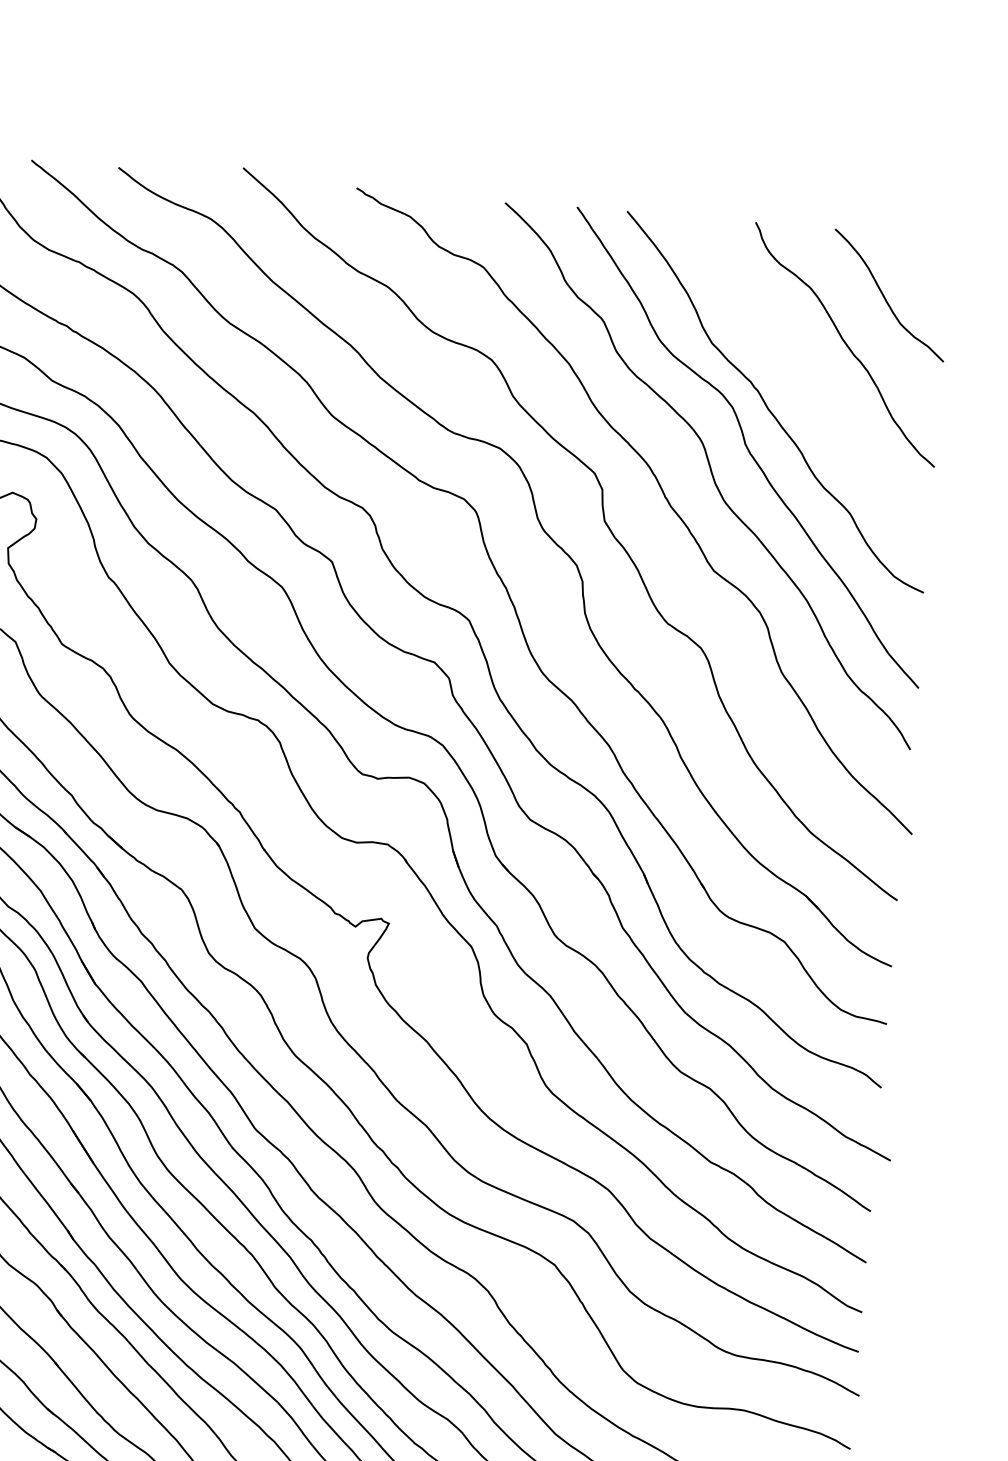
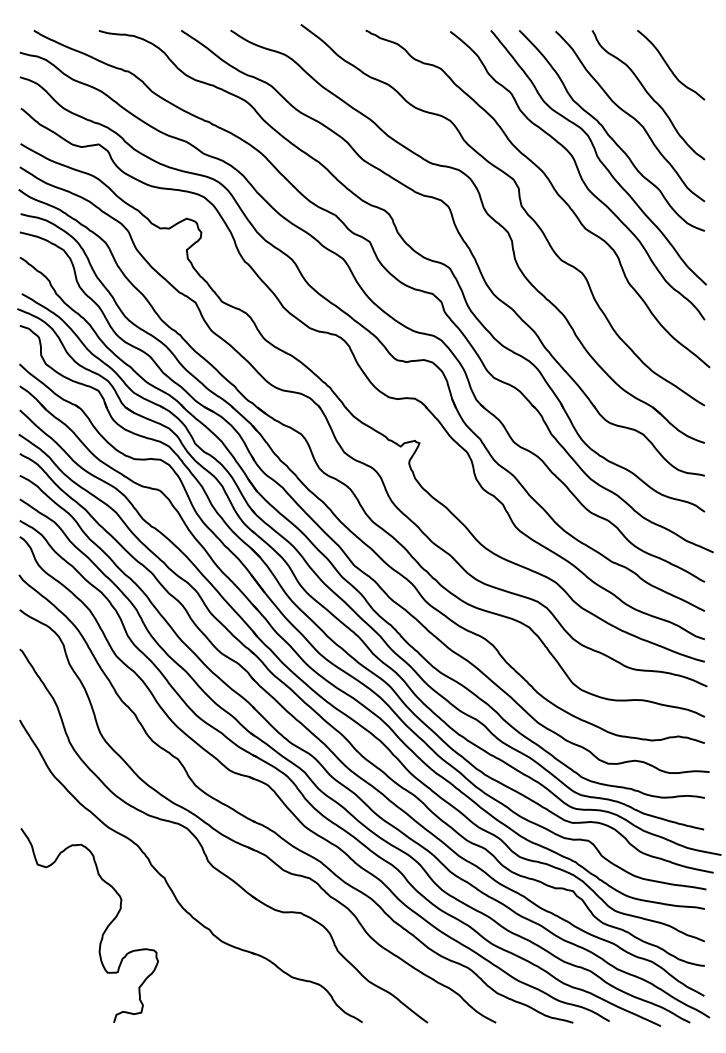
curve: (808, 379) -> (629, 116), added

